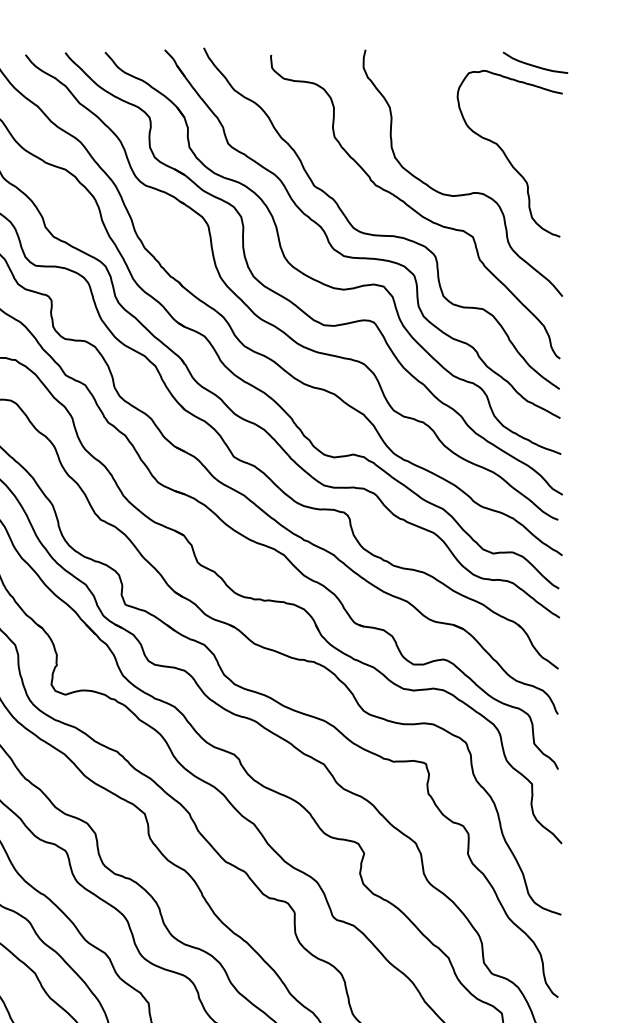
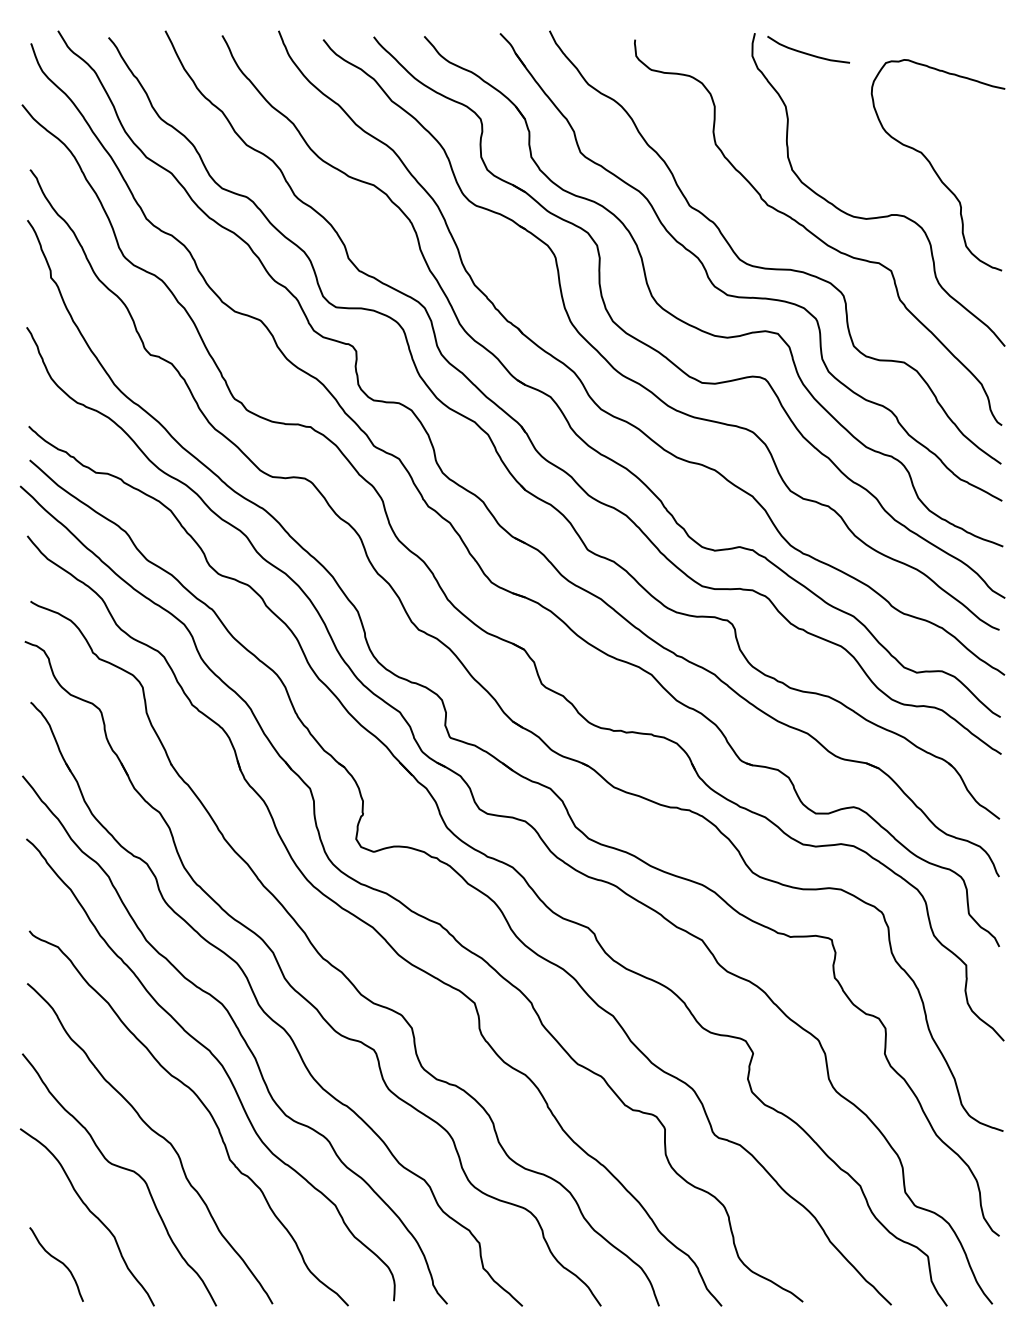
curve: (533, 64) -> (806, 52), moved

